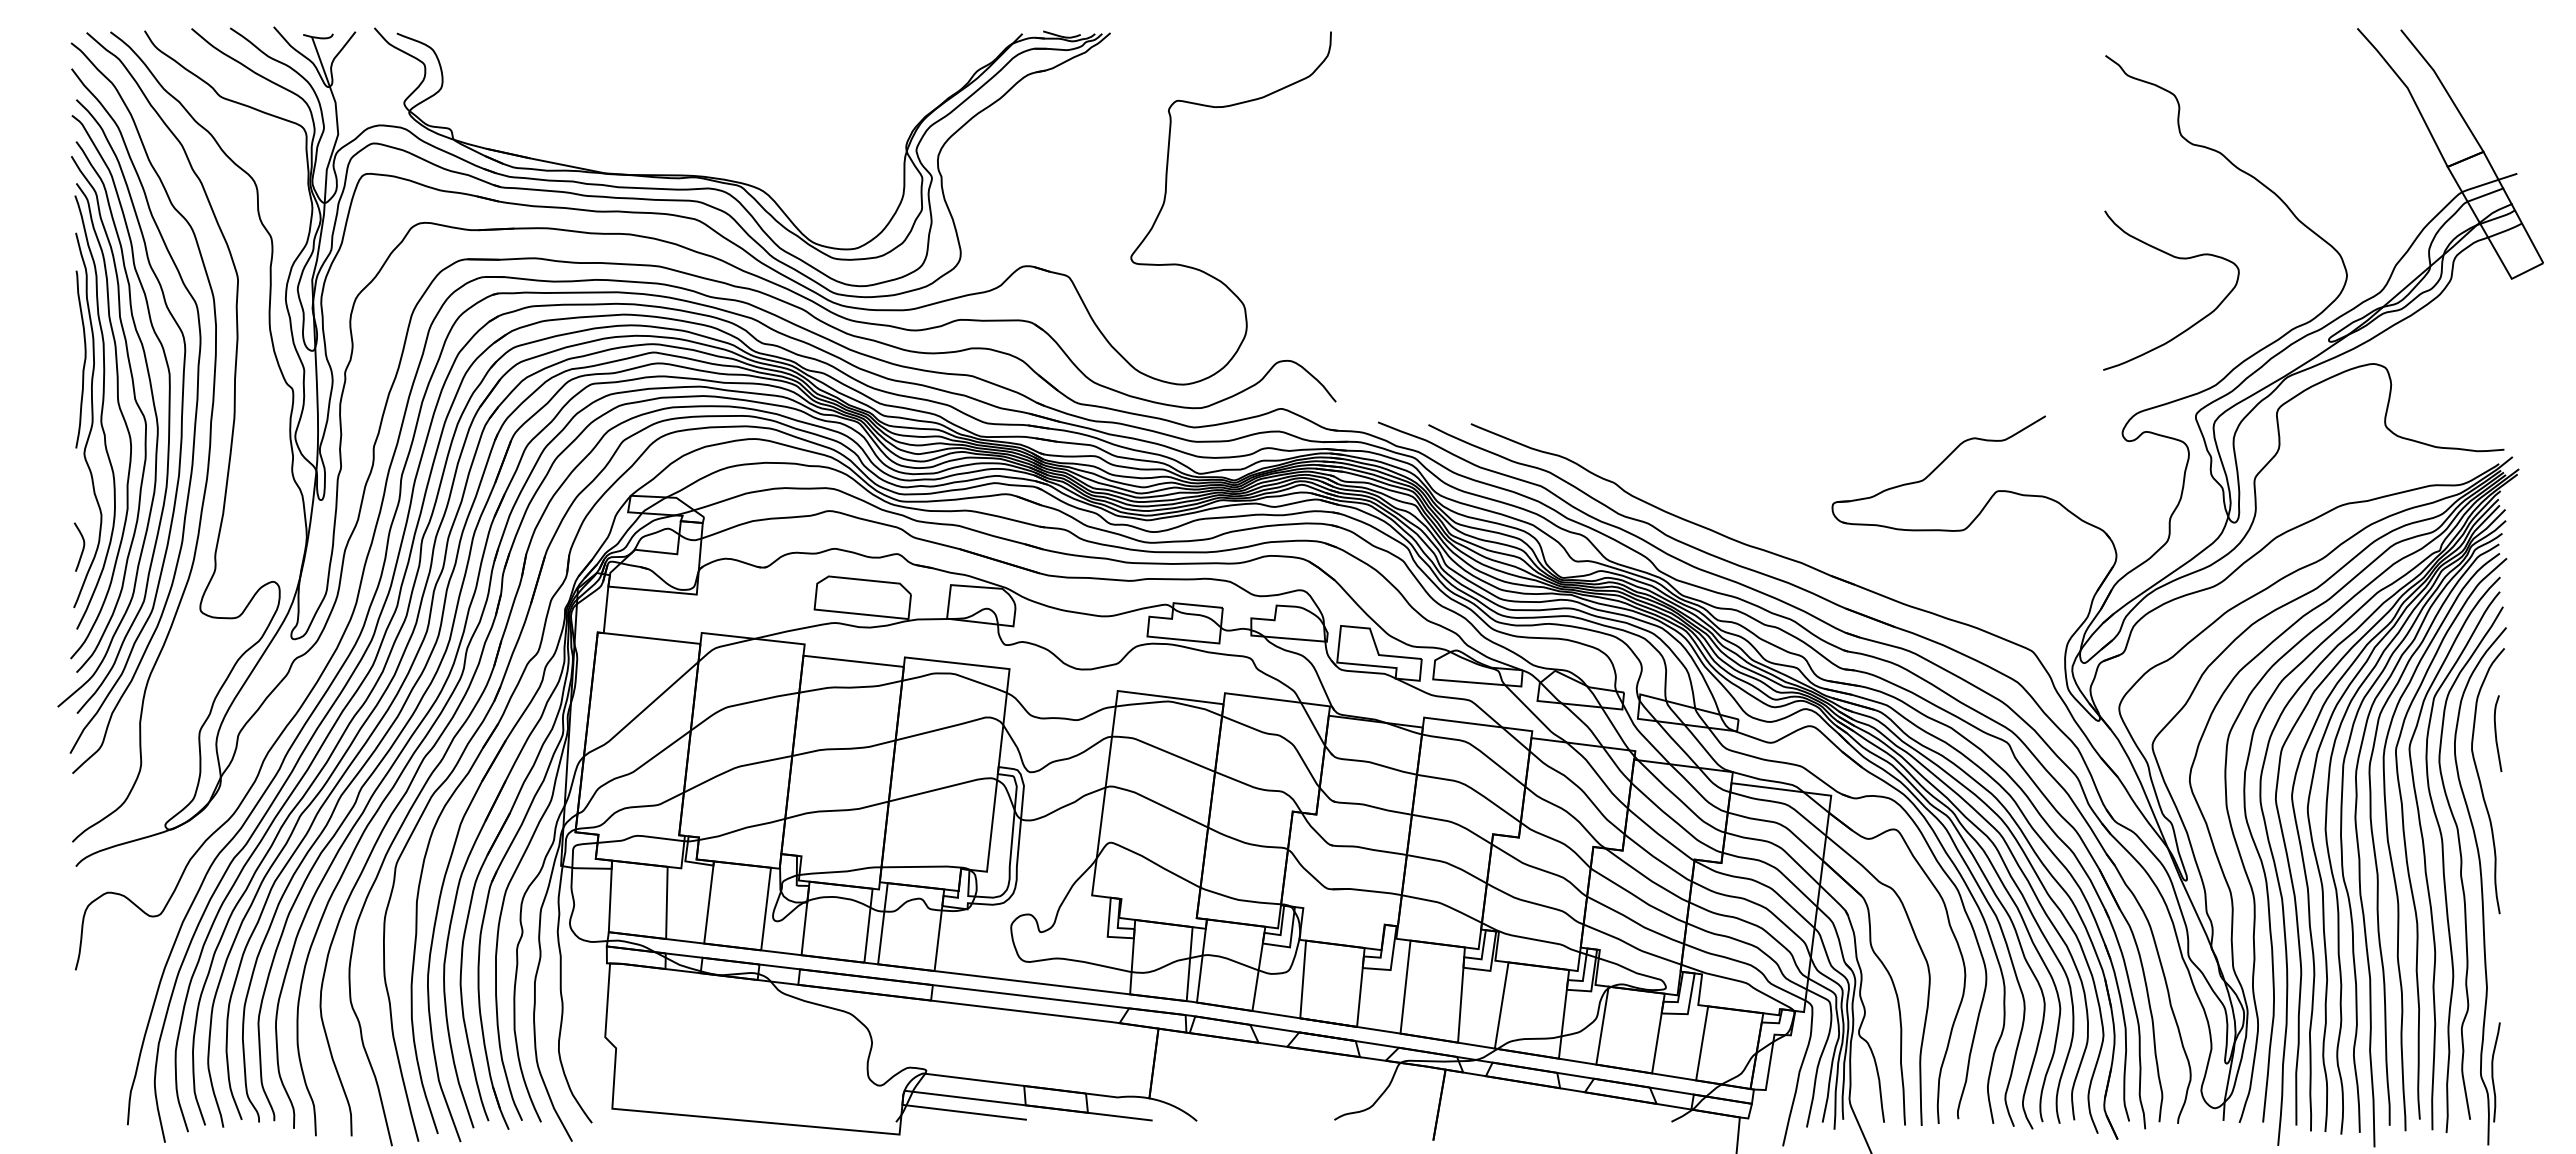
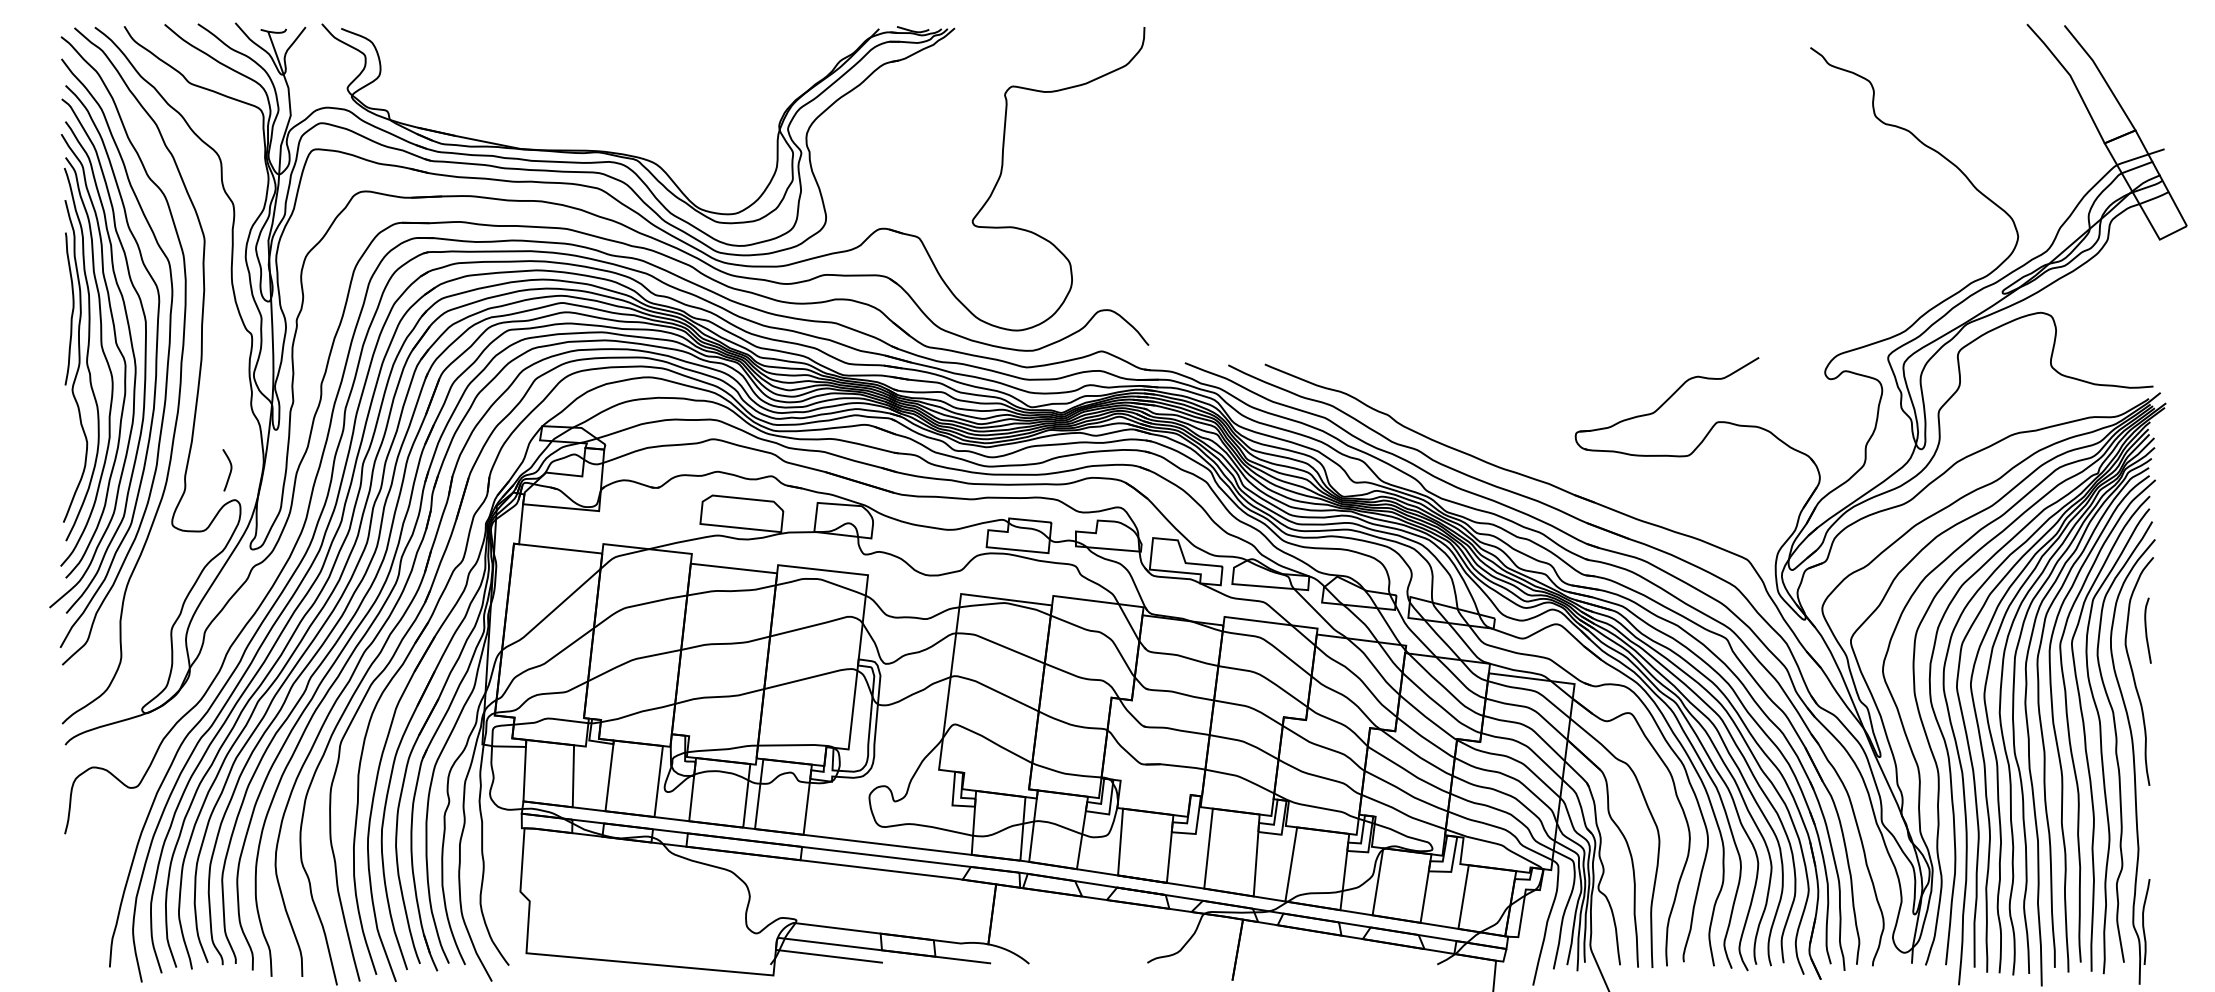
curve: (2179, 259) -> (1874, 222), removed
curve: (82, 547) -> (229, 470), moved

